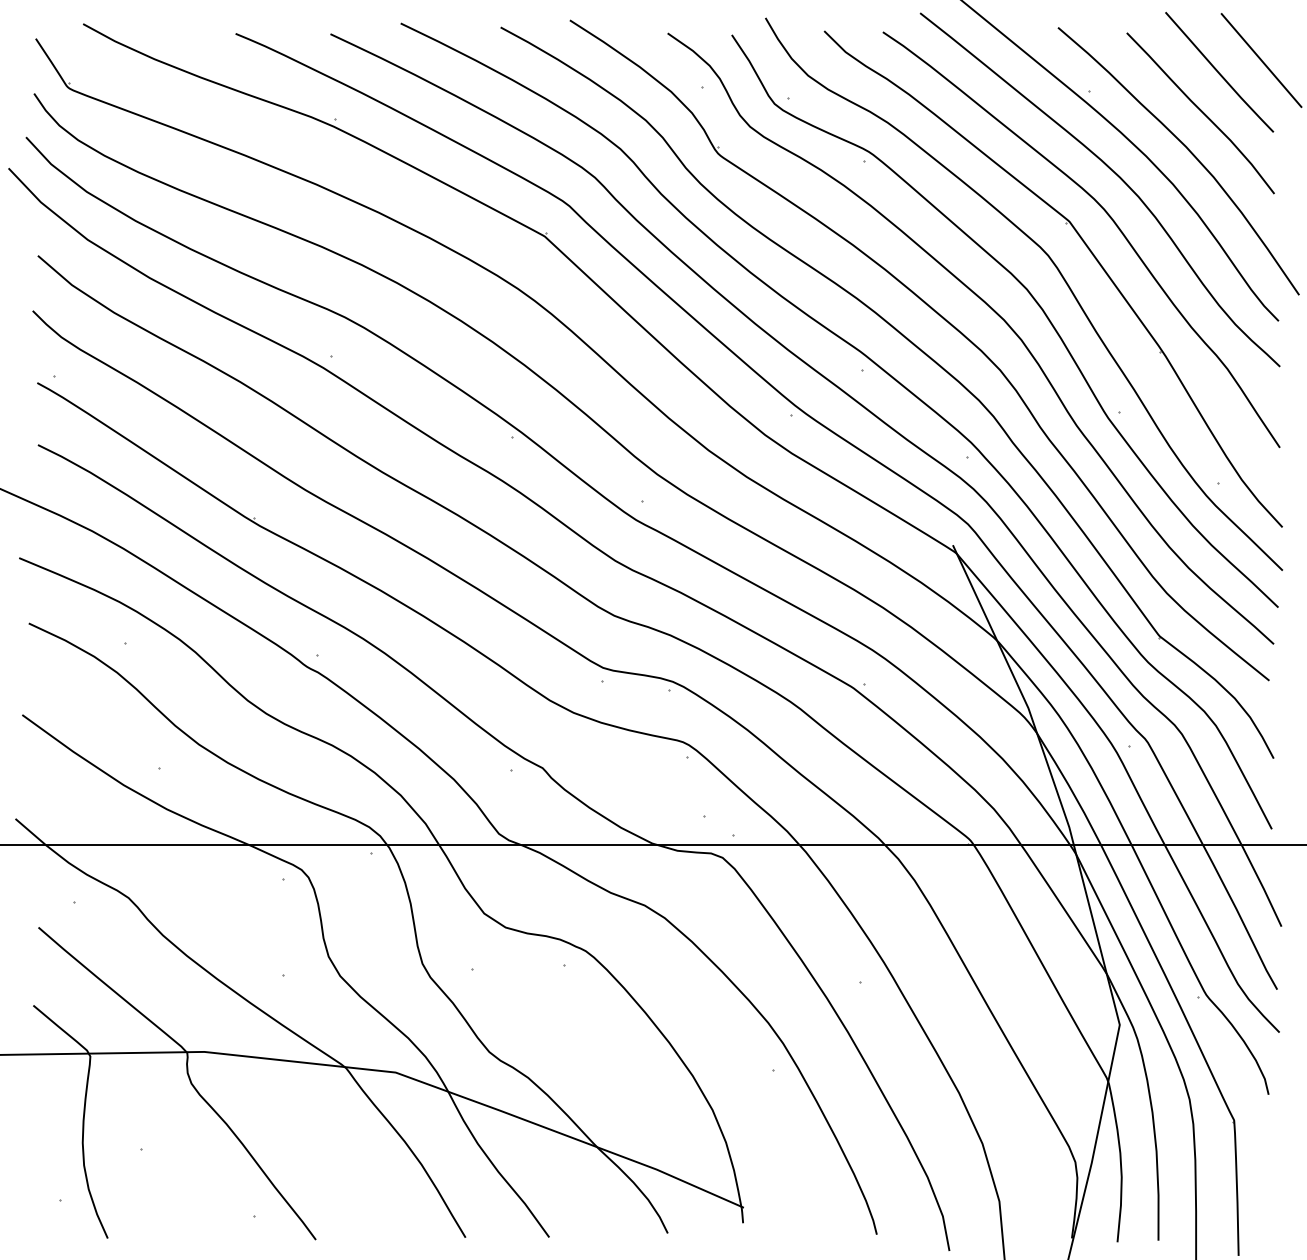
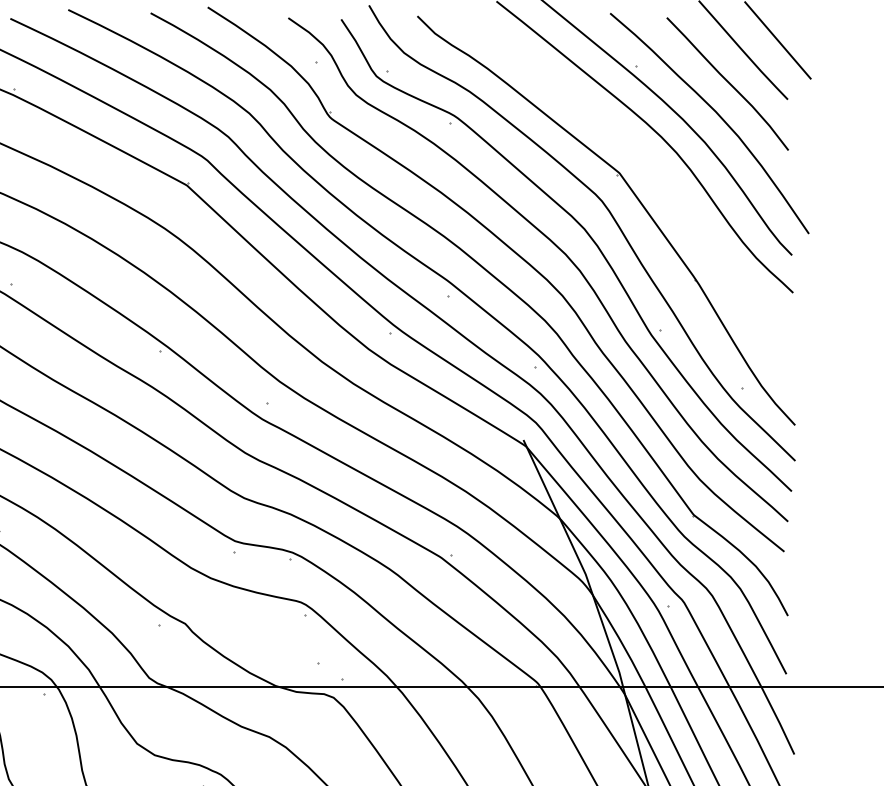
curve: (1107, 215) -> (650, 168), removed

